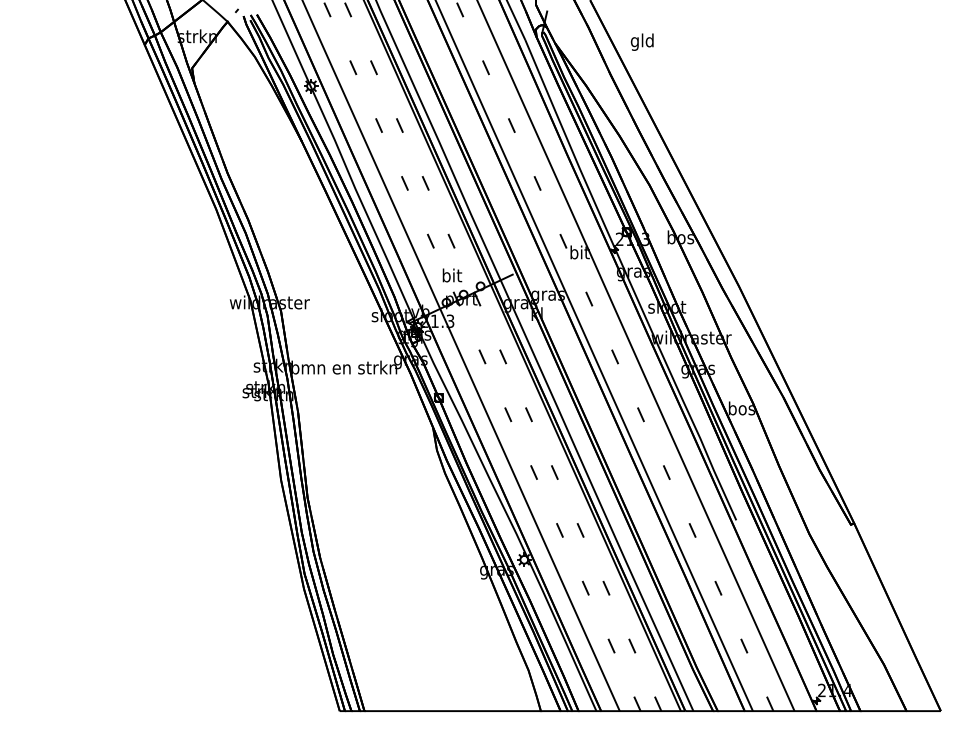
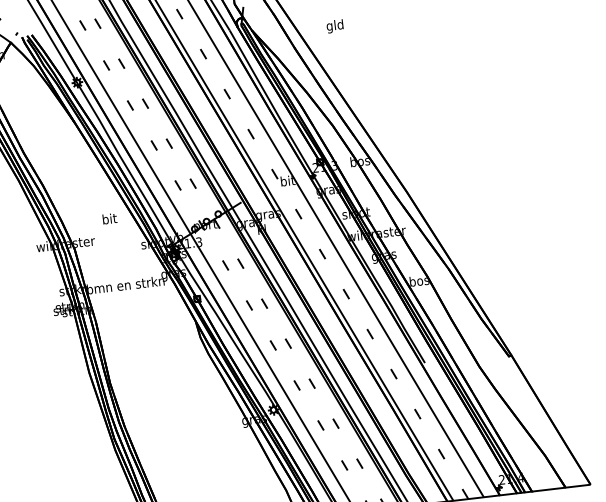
text: (641, 41) -> (334, 25), moved
text: (452, 275) -> (109, 218), moved

